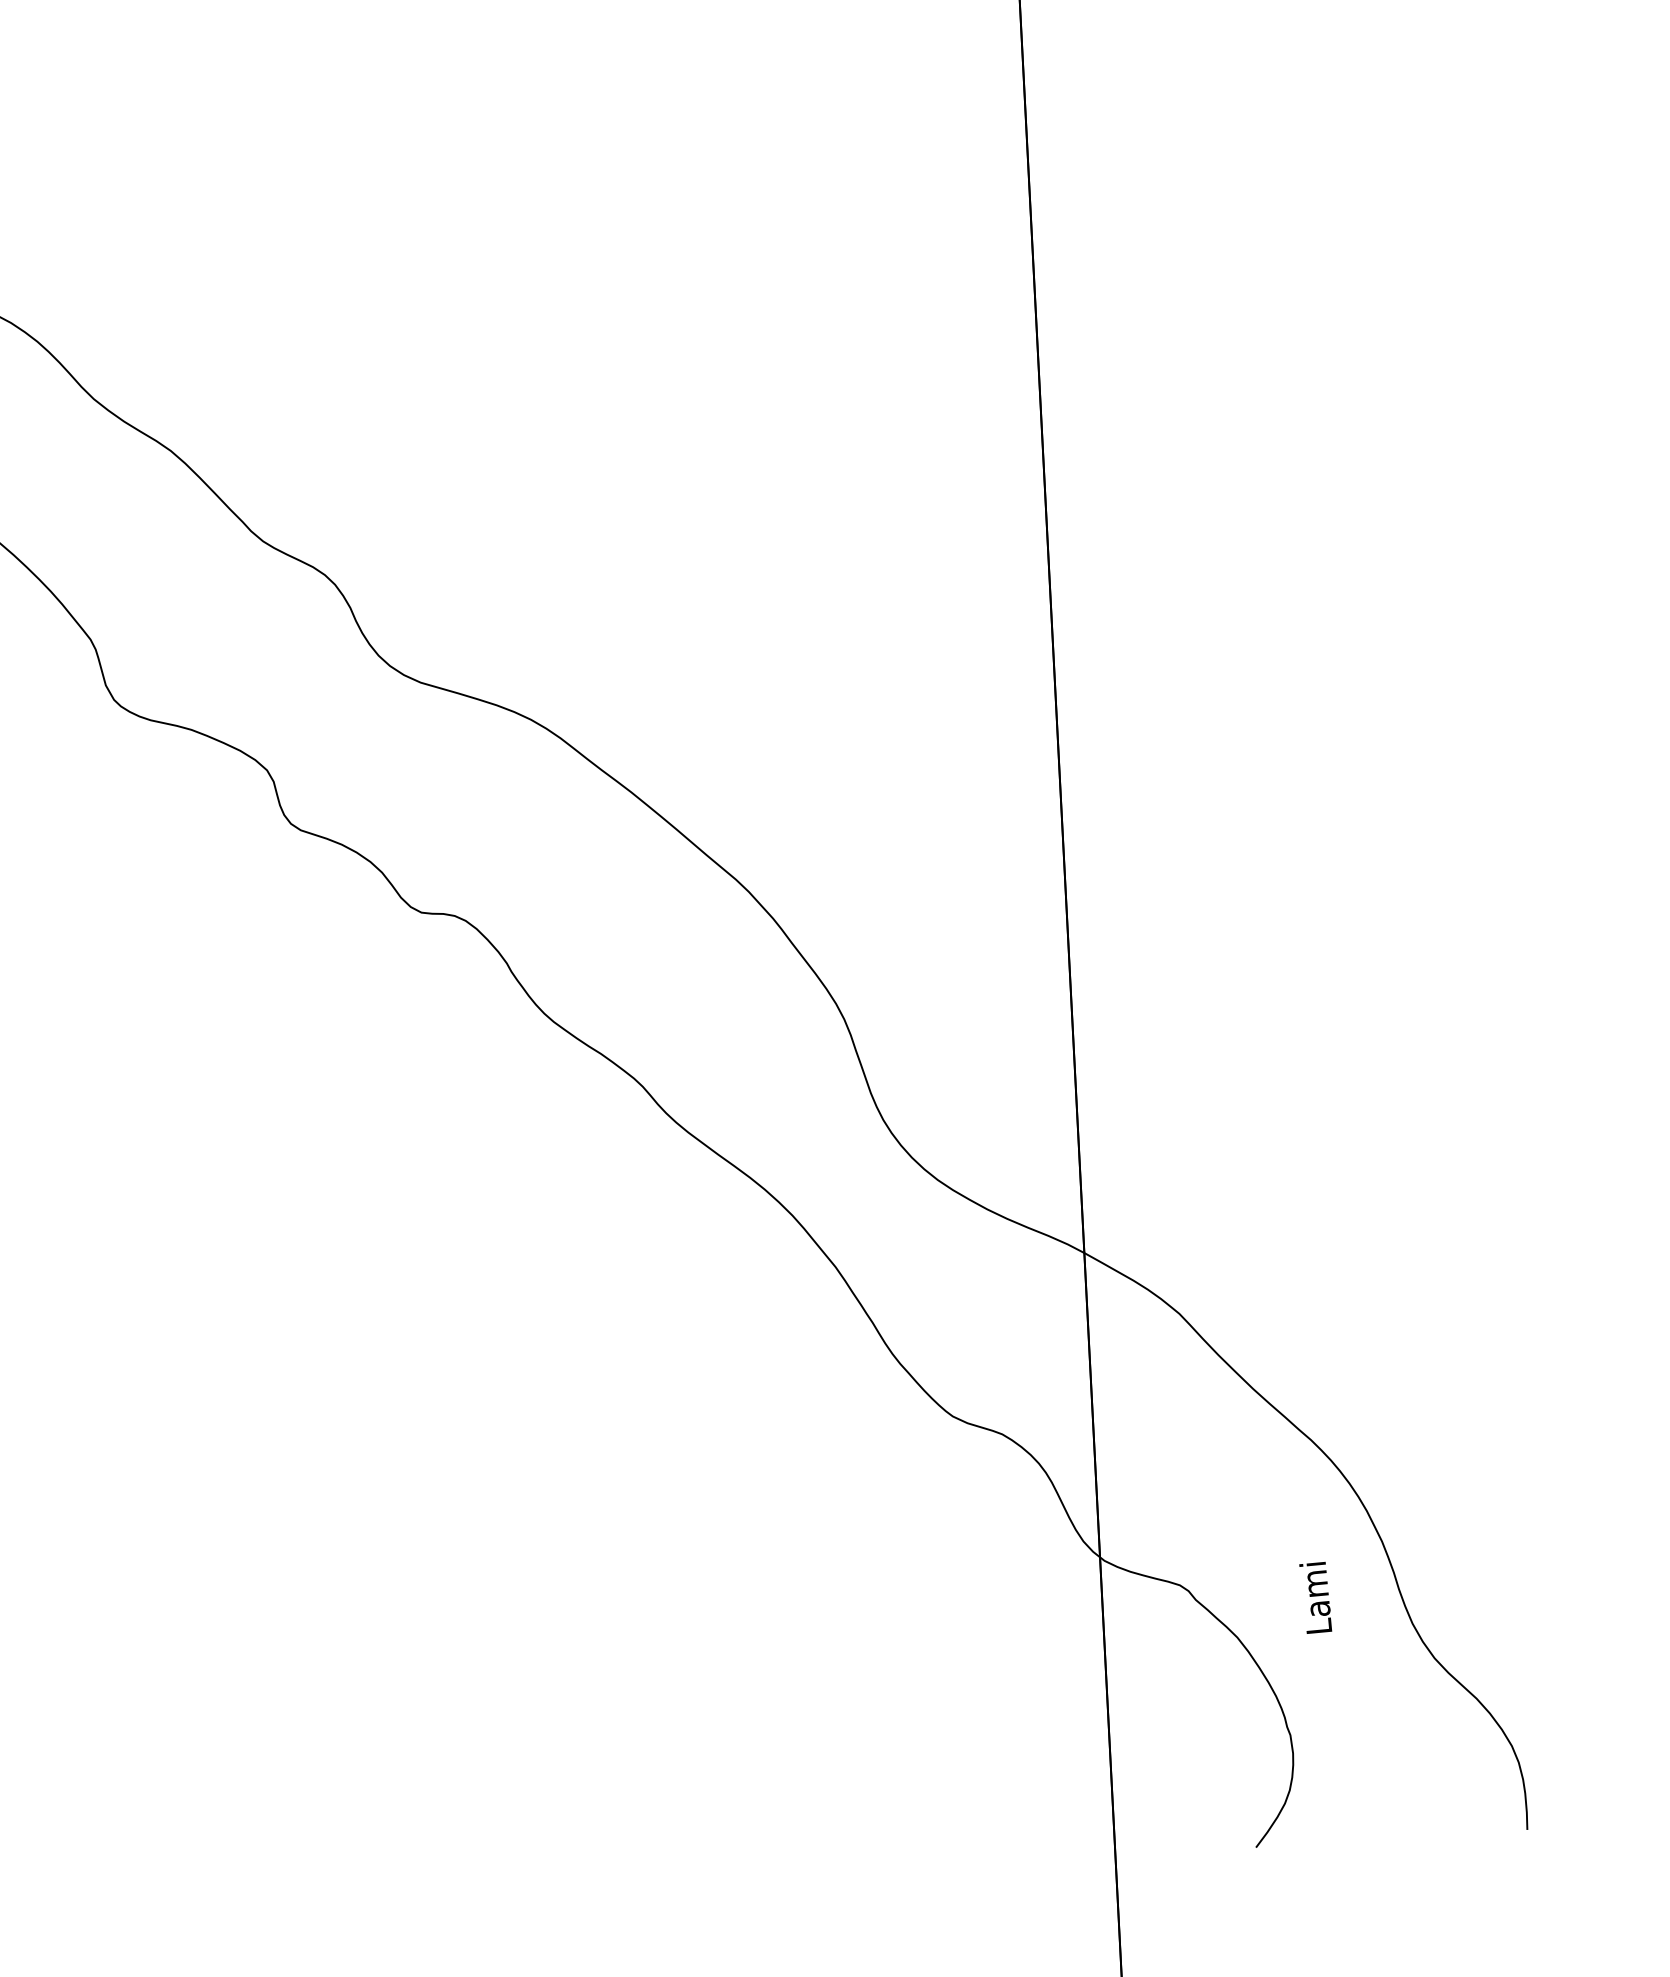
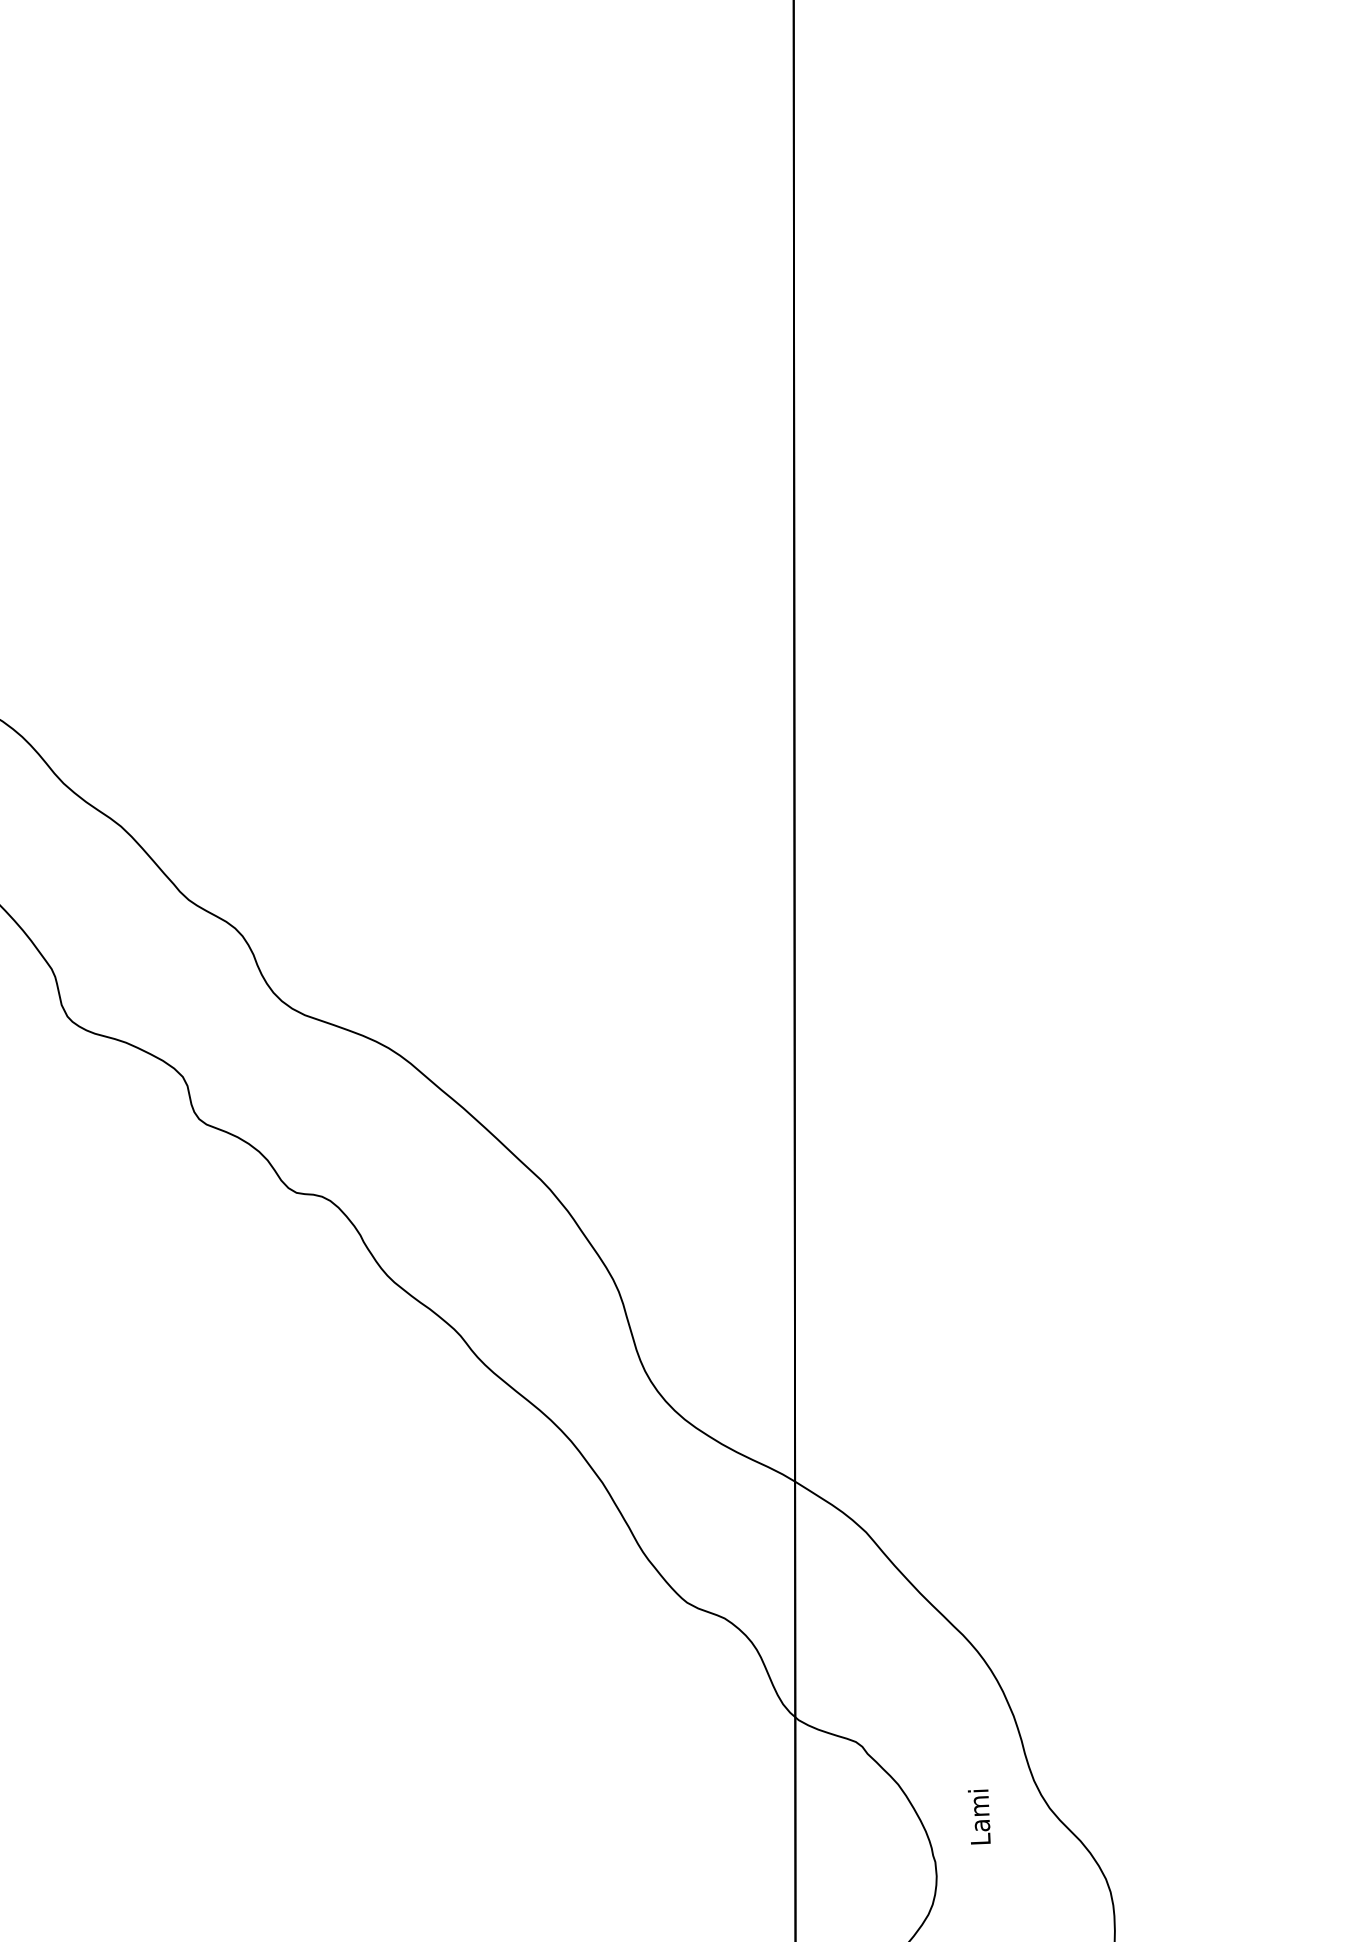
text: (1315, 1597) -> (979, 1816), moved

